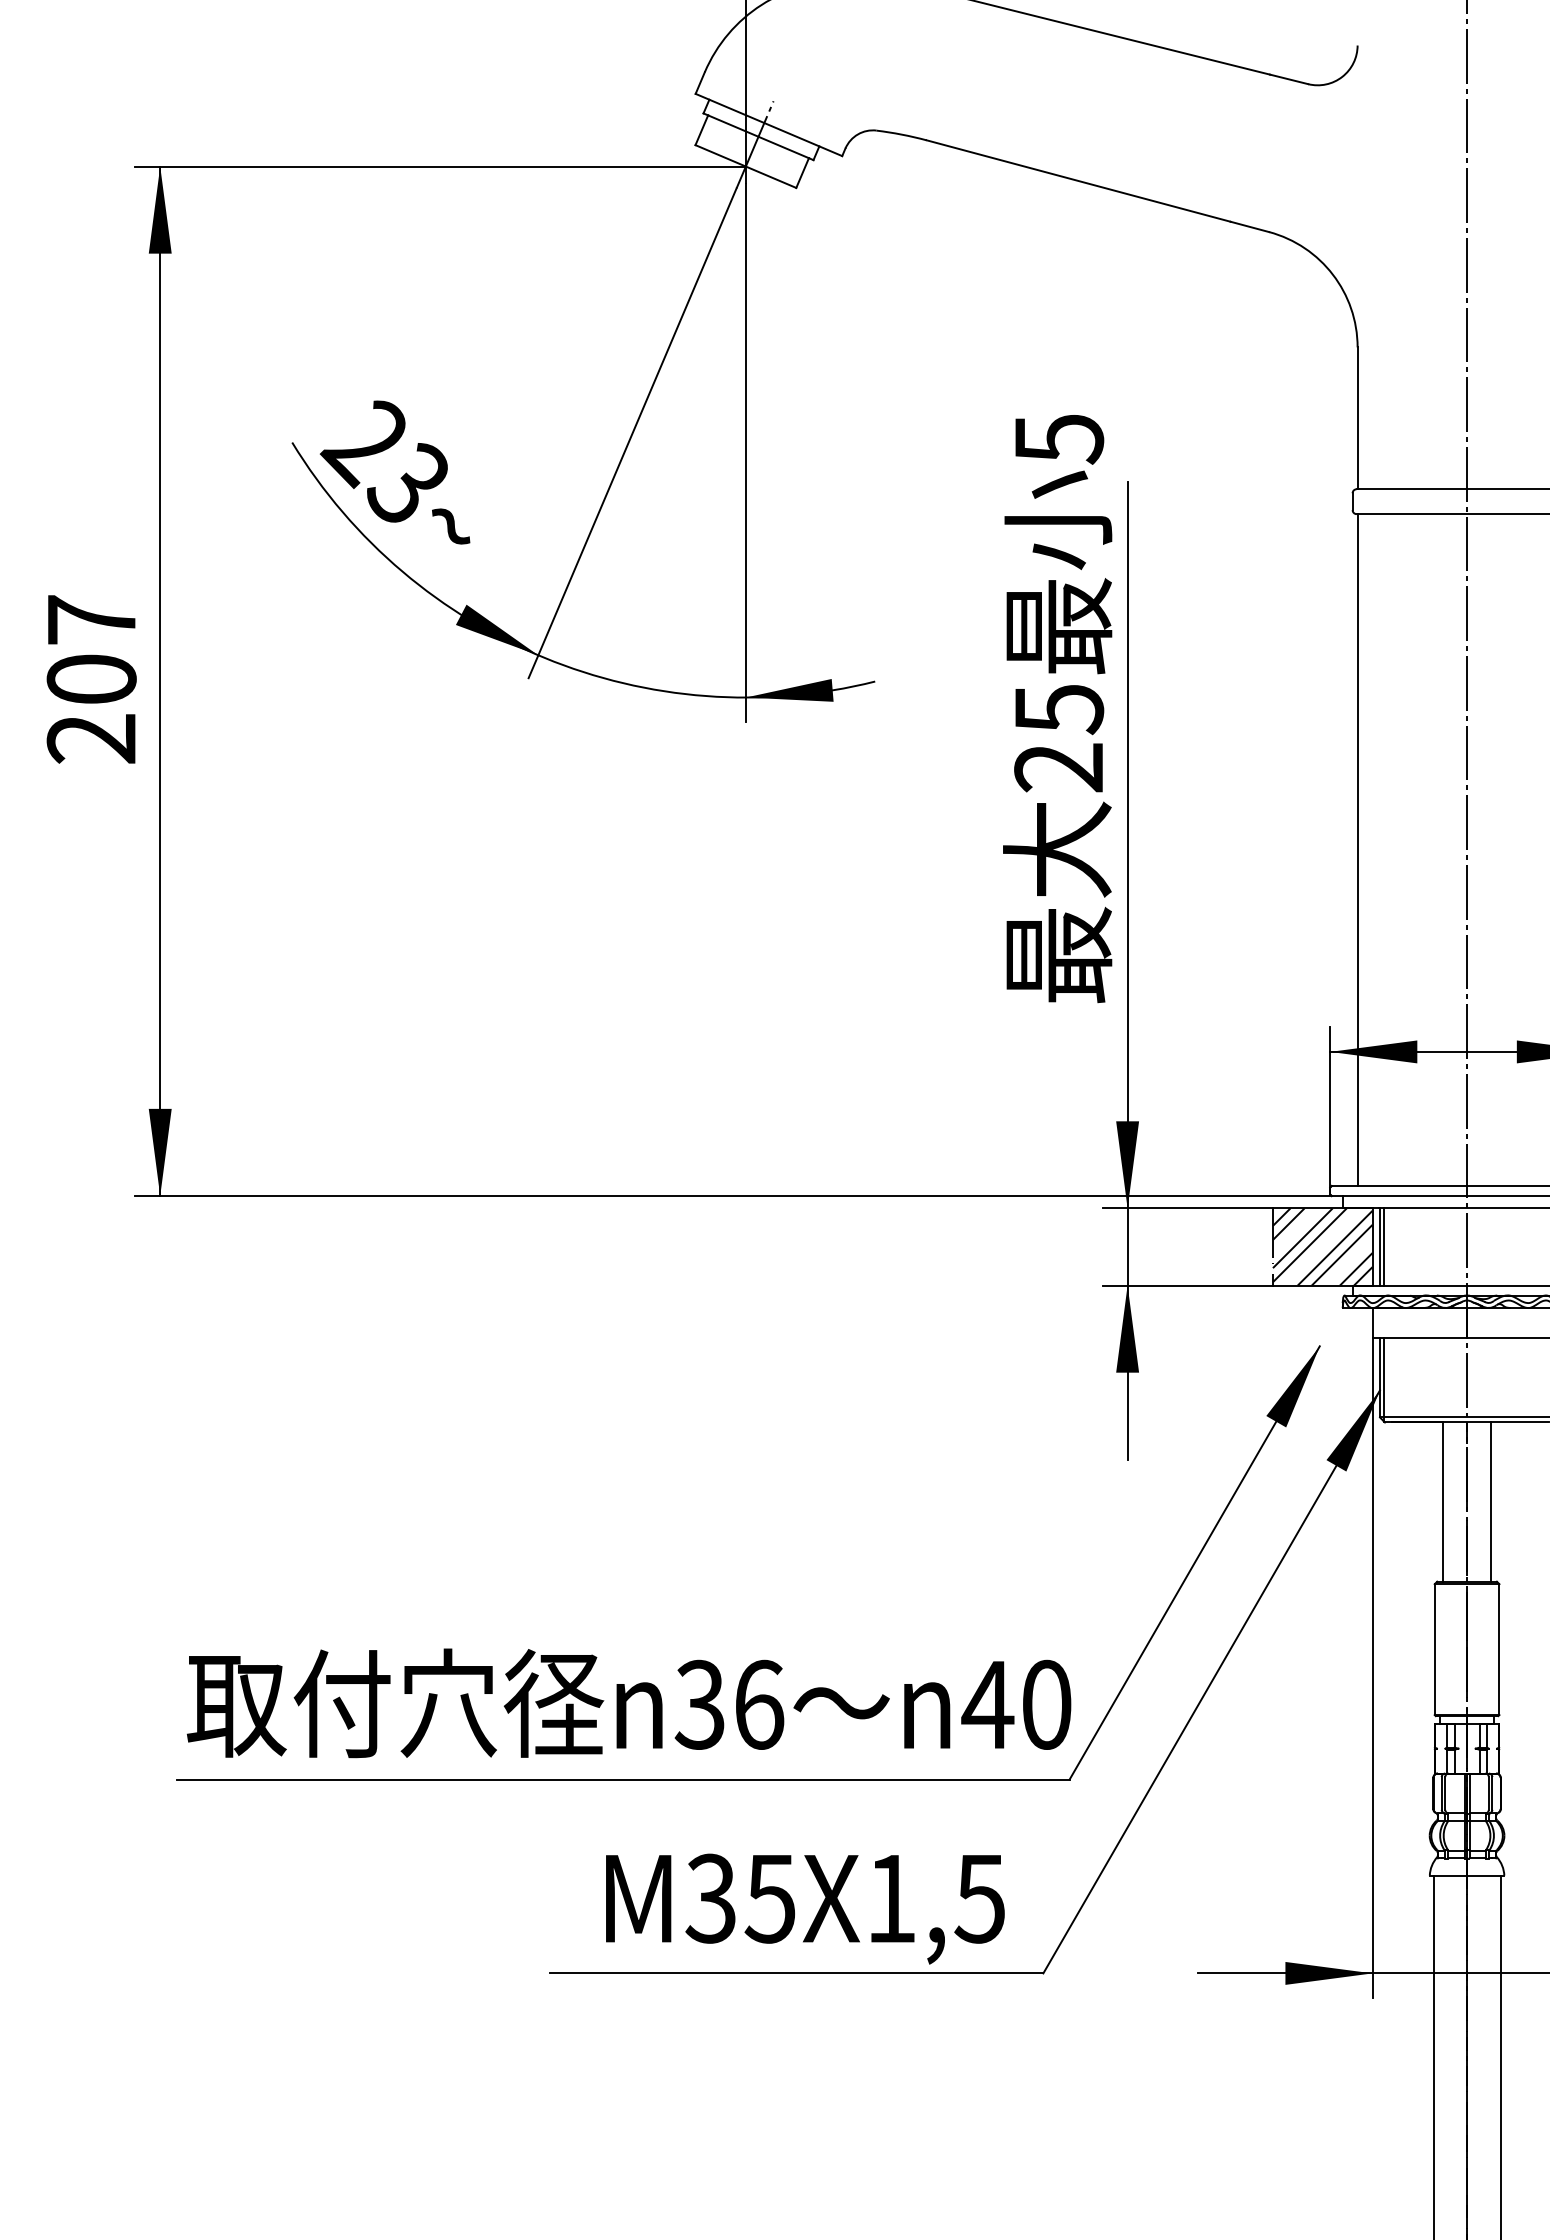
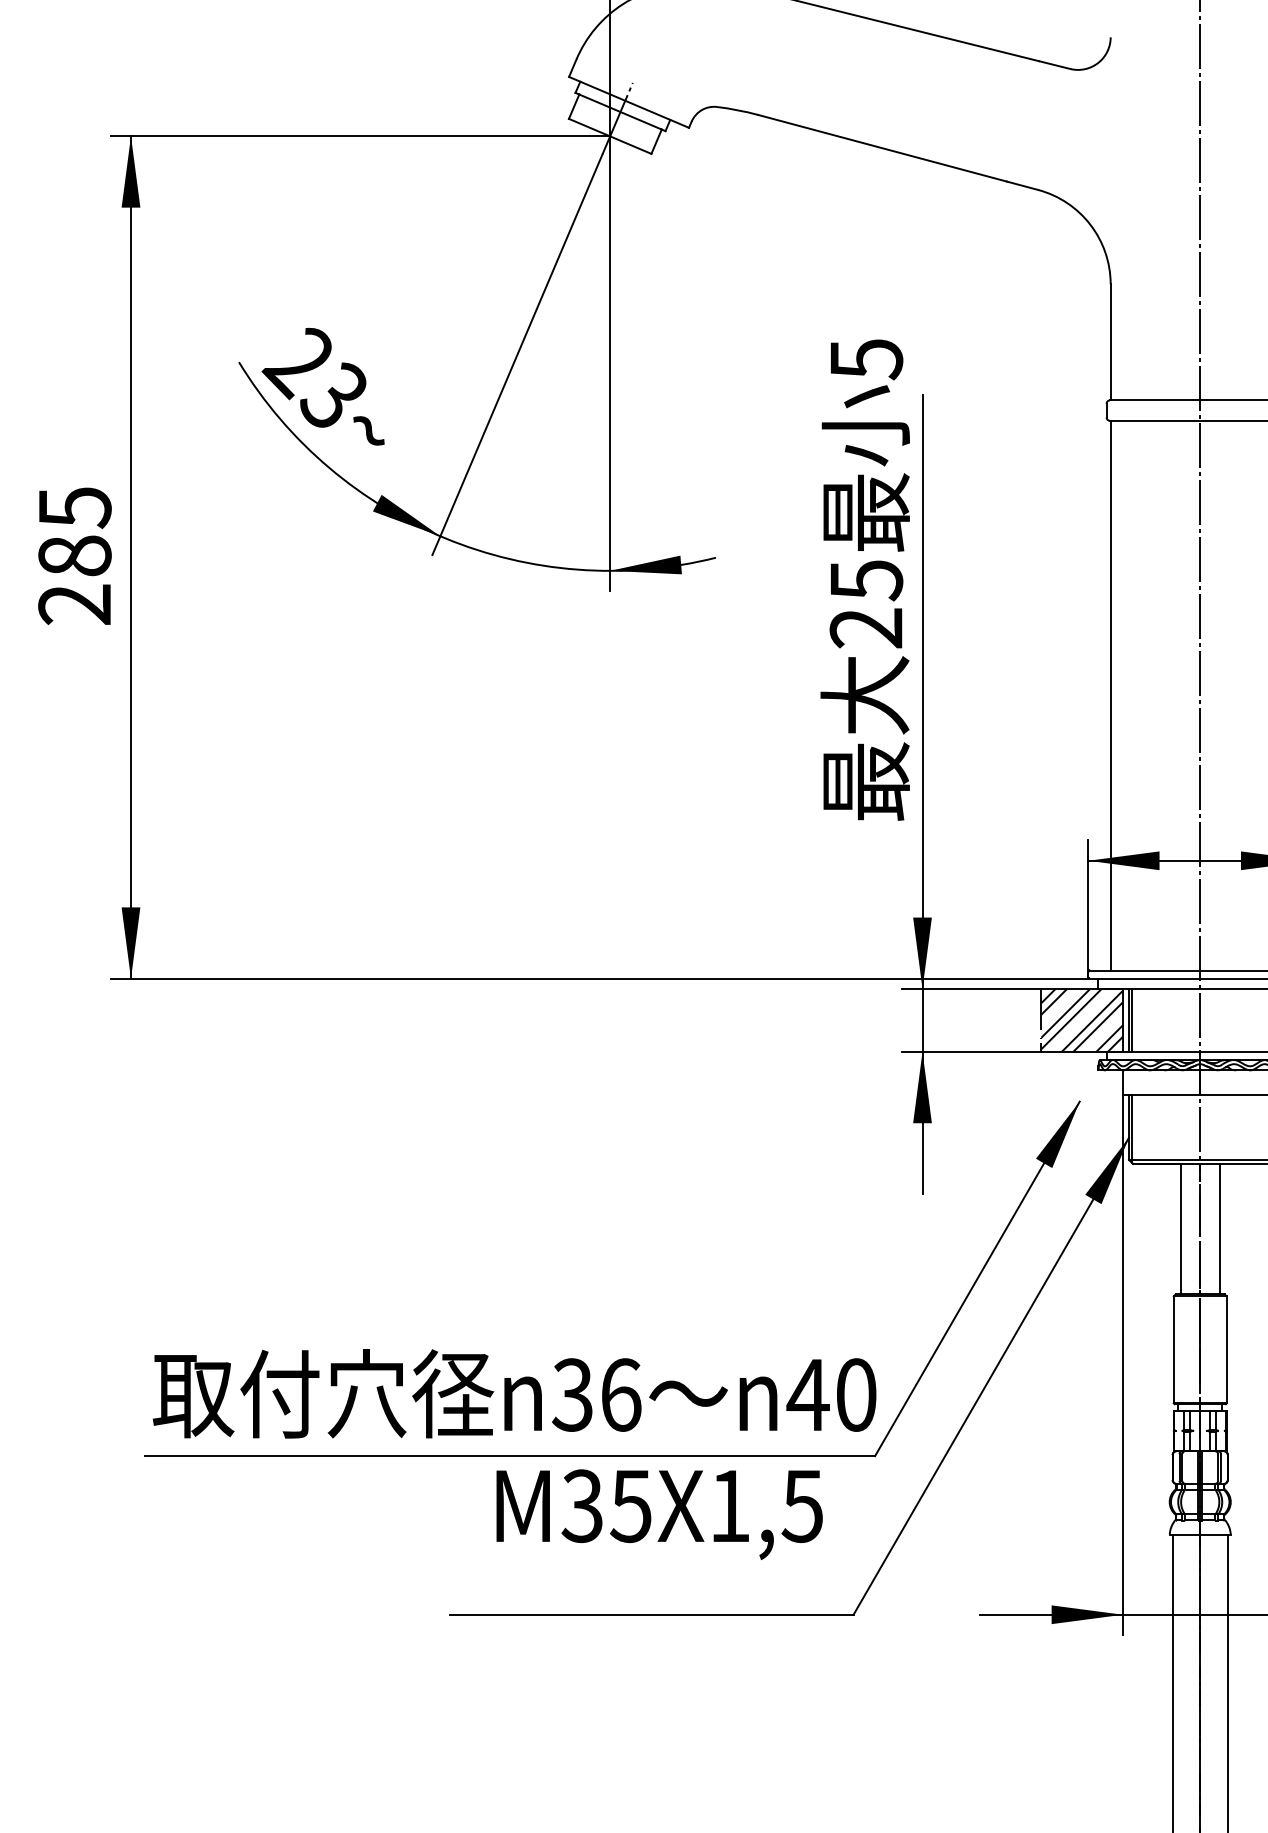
text: (91, 649) -> (74, 531), 207 -> 285
text: (805, 1908) -> (659, 1514), moved

